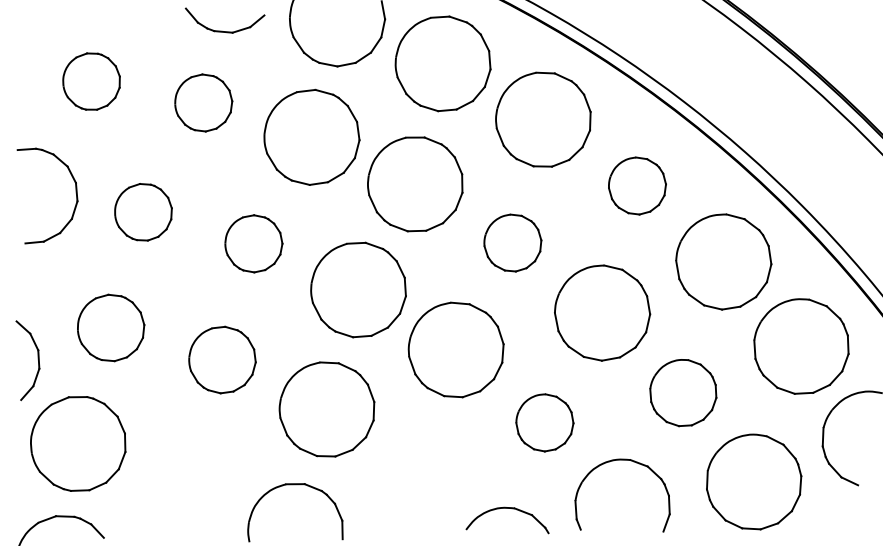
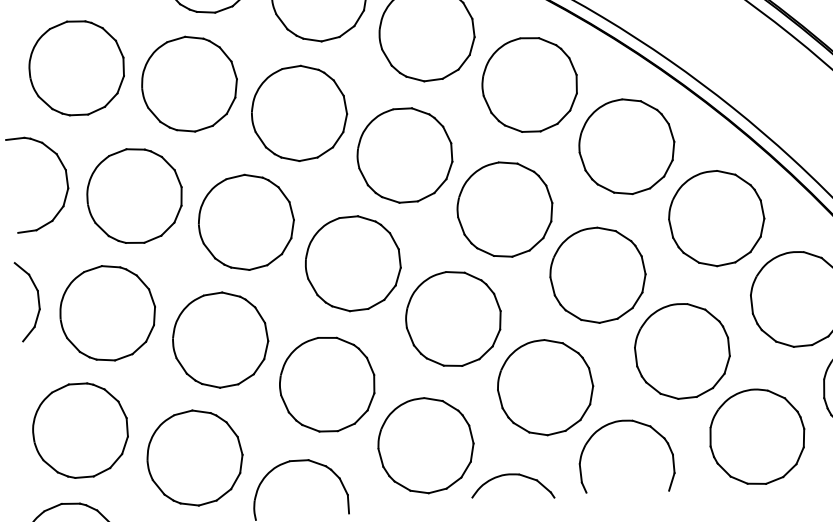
part: (91, 81) -> (76, 68), size x1.67
part: (203, 102) -> (189, 83), size x1.67
part: (637, 185) -> (626, 146), size x1.67
part: (143, 212) -> (134, 196), size x1.67
part: (512, 242) -> (504, 209), size x1.67
part: (253, 243) -> (246, 222), size x1.67
part: (110, 327) -> (107, 312), size x1.43
part: (37, 359) -> (37, 300), moved
part: (222, 359) -> (220, 339), size x1.43
part: (683, 392) -> (682, 350), size x1.43
part: (544, 422) -> (545, 387), size x1.67
part: (422, 474) -> (425, 444), added
part: (191, 476) -> (195, 457), added

